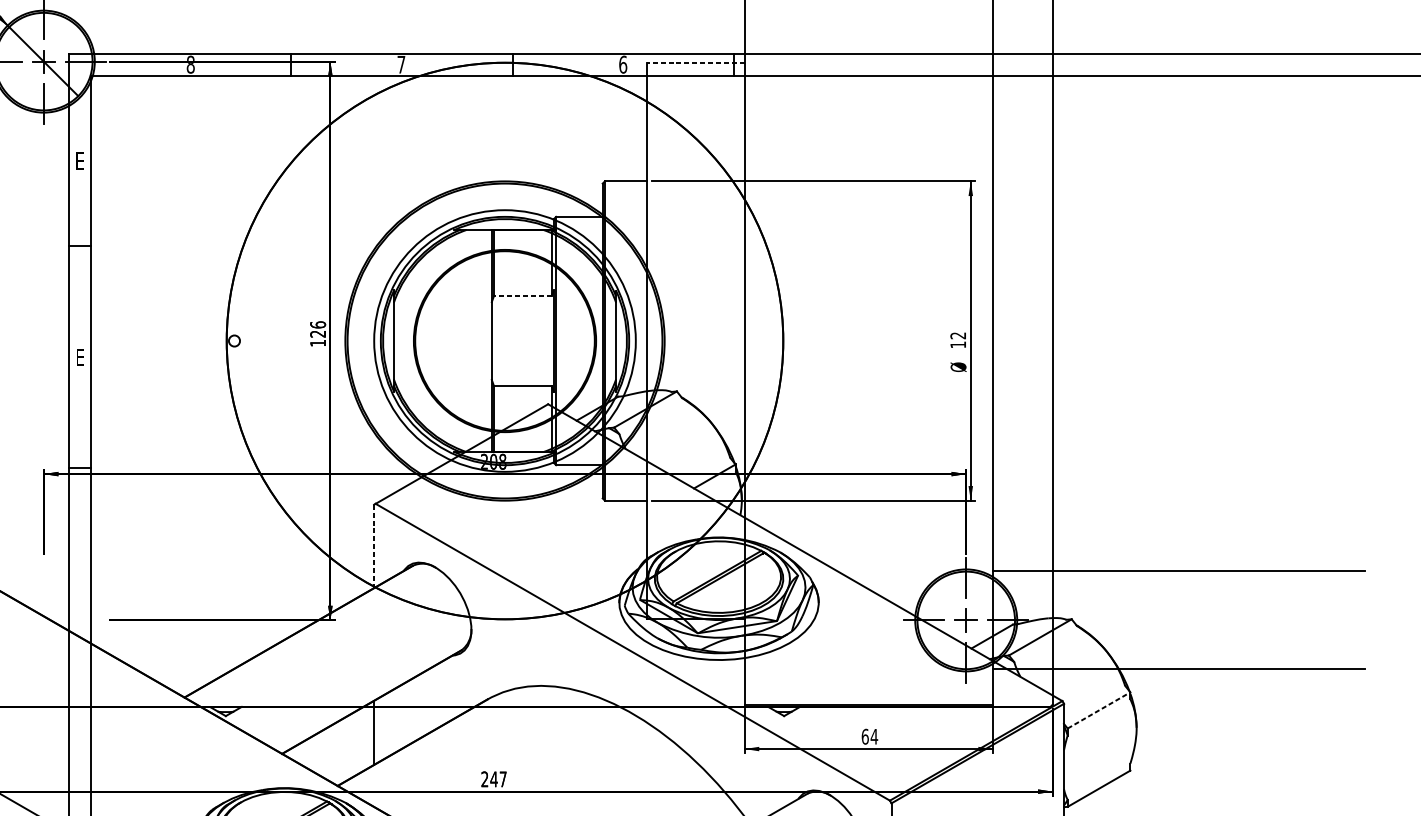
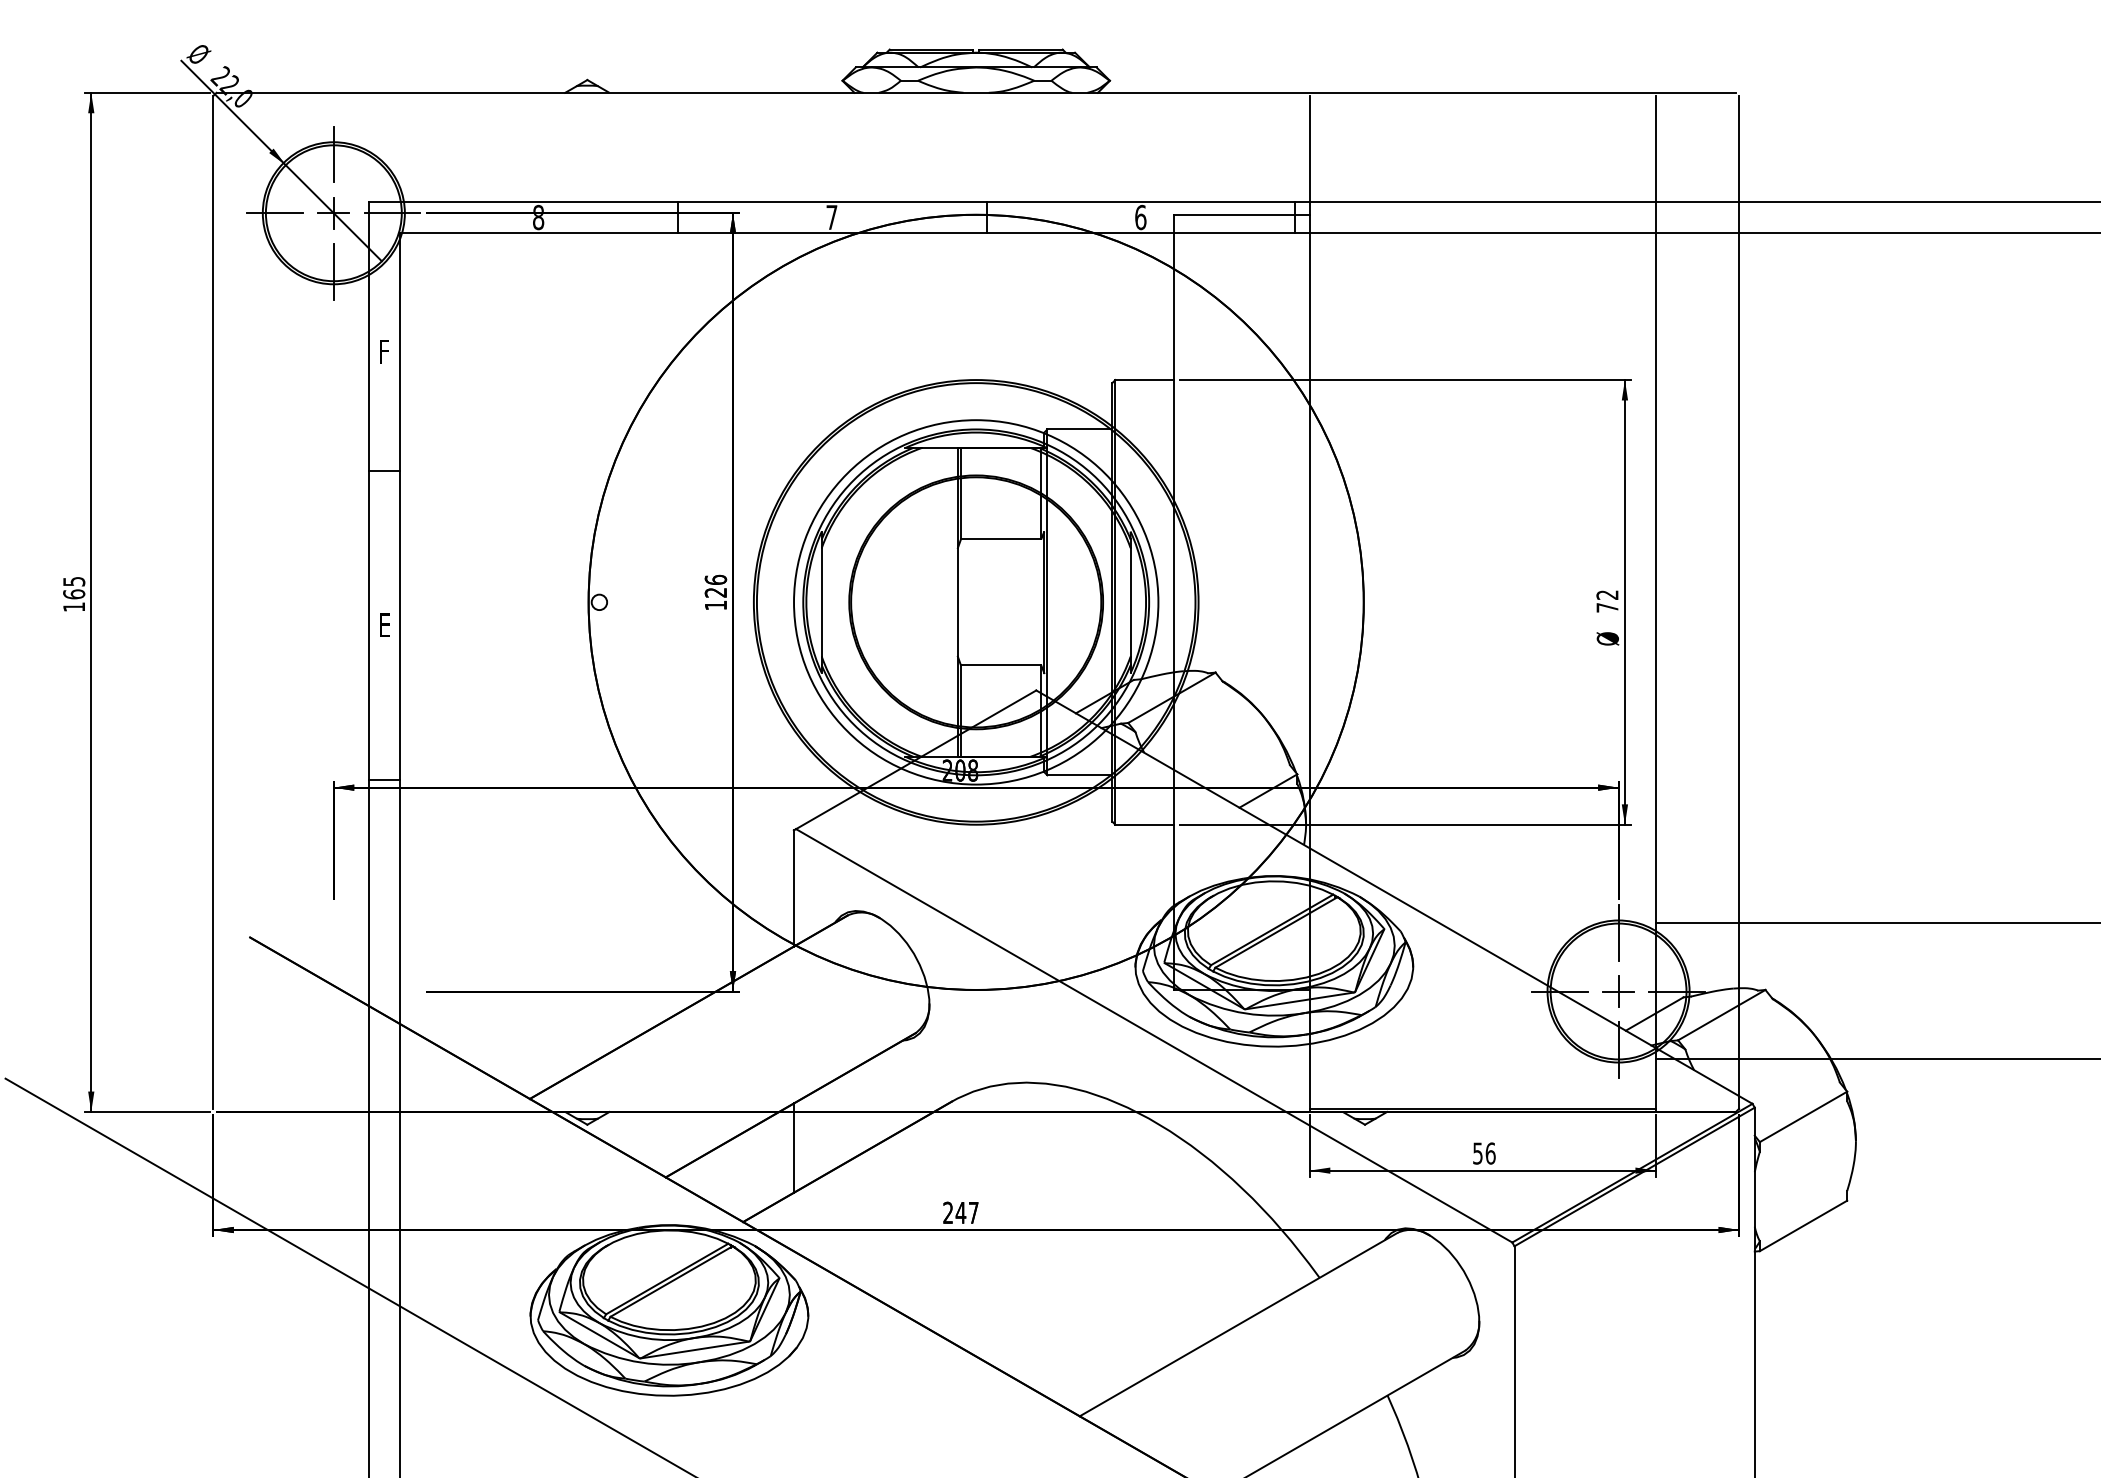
line: (695, 62) -> (1241, 214), dashed -> solid
text: (80, 160) -> (384, 351), E -> F
line: (522, 295) -> (1000, 539), dashed -> solid
text: (958, 344) -> (1607, 607), 12 -> 72
line: (373, 546) -> (793, 888), dashed -> solid
line: (1099, 710) -> (1803, 1116), dashed -> solid
text: (869, 736) -> (1484, 1153), 64 -> 56

